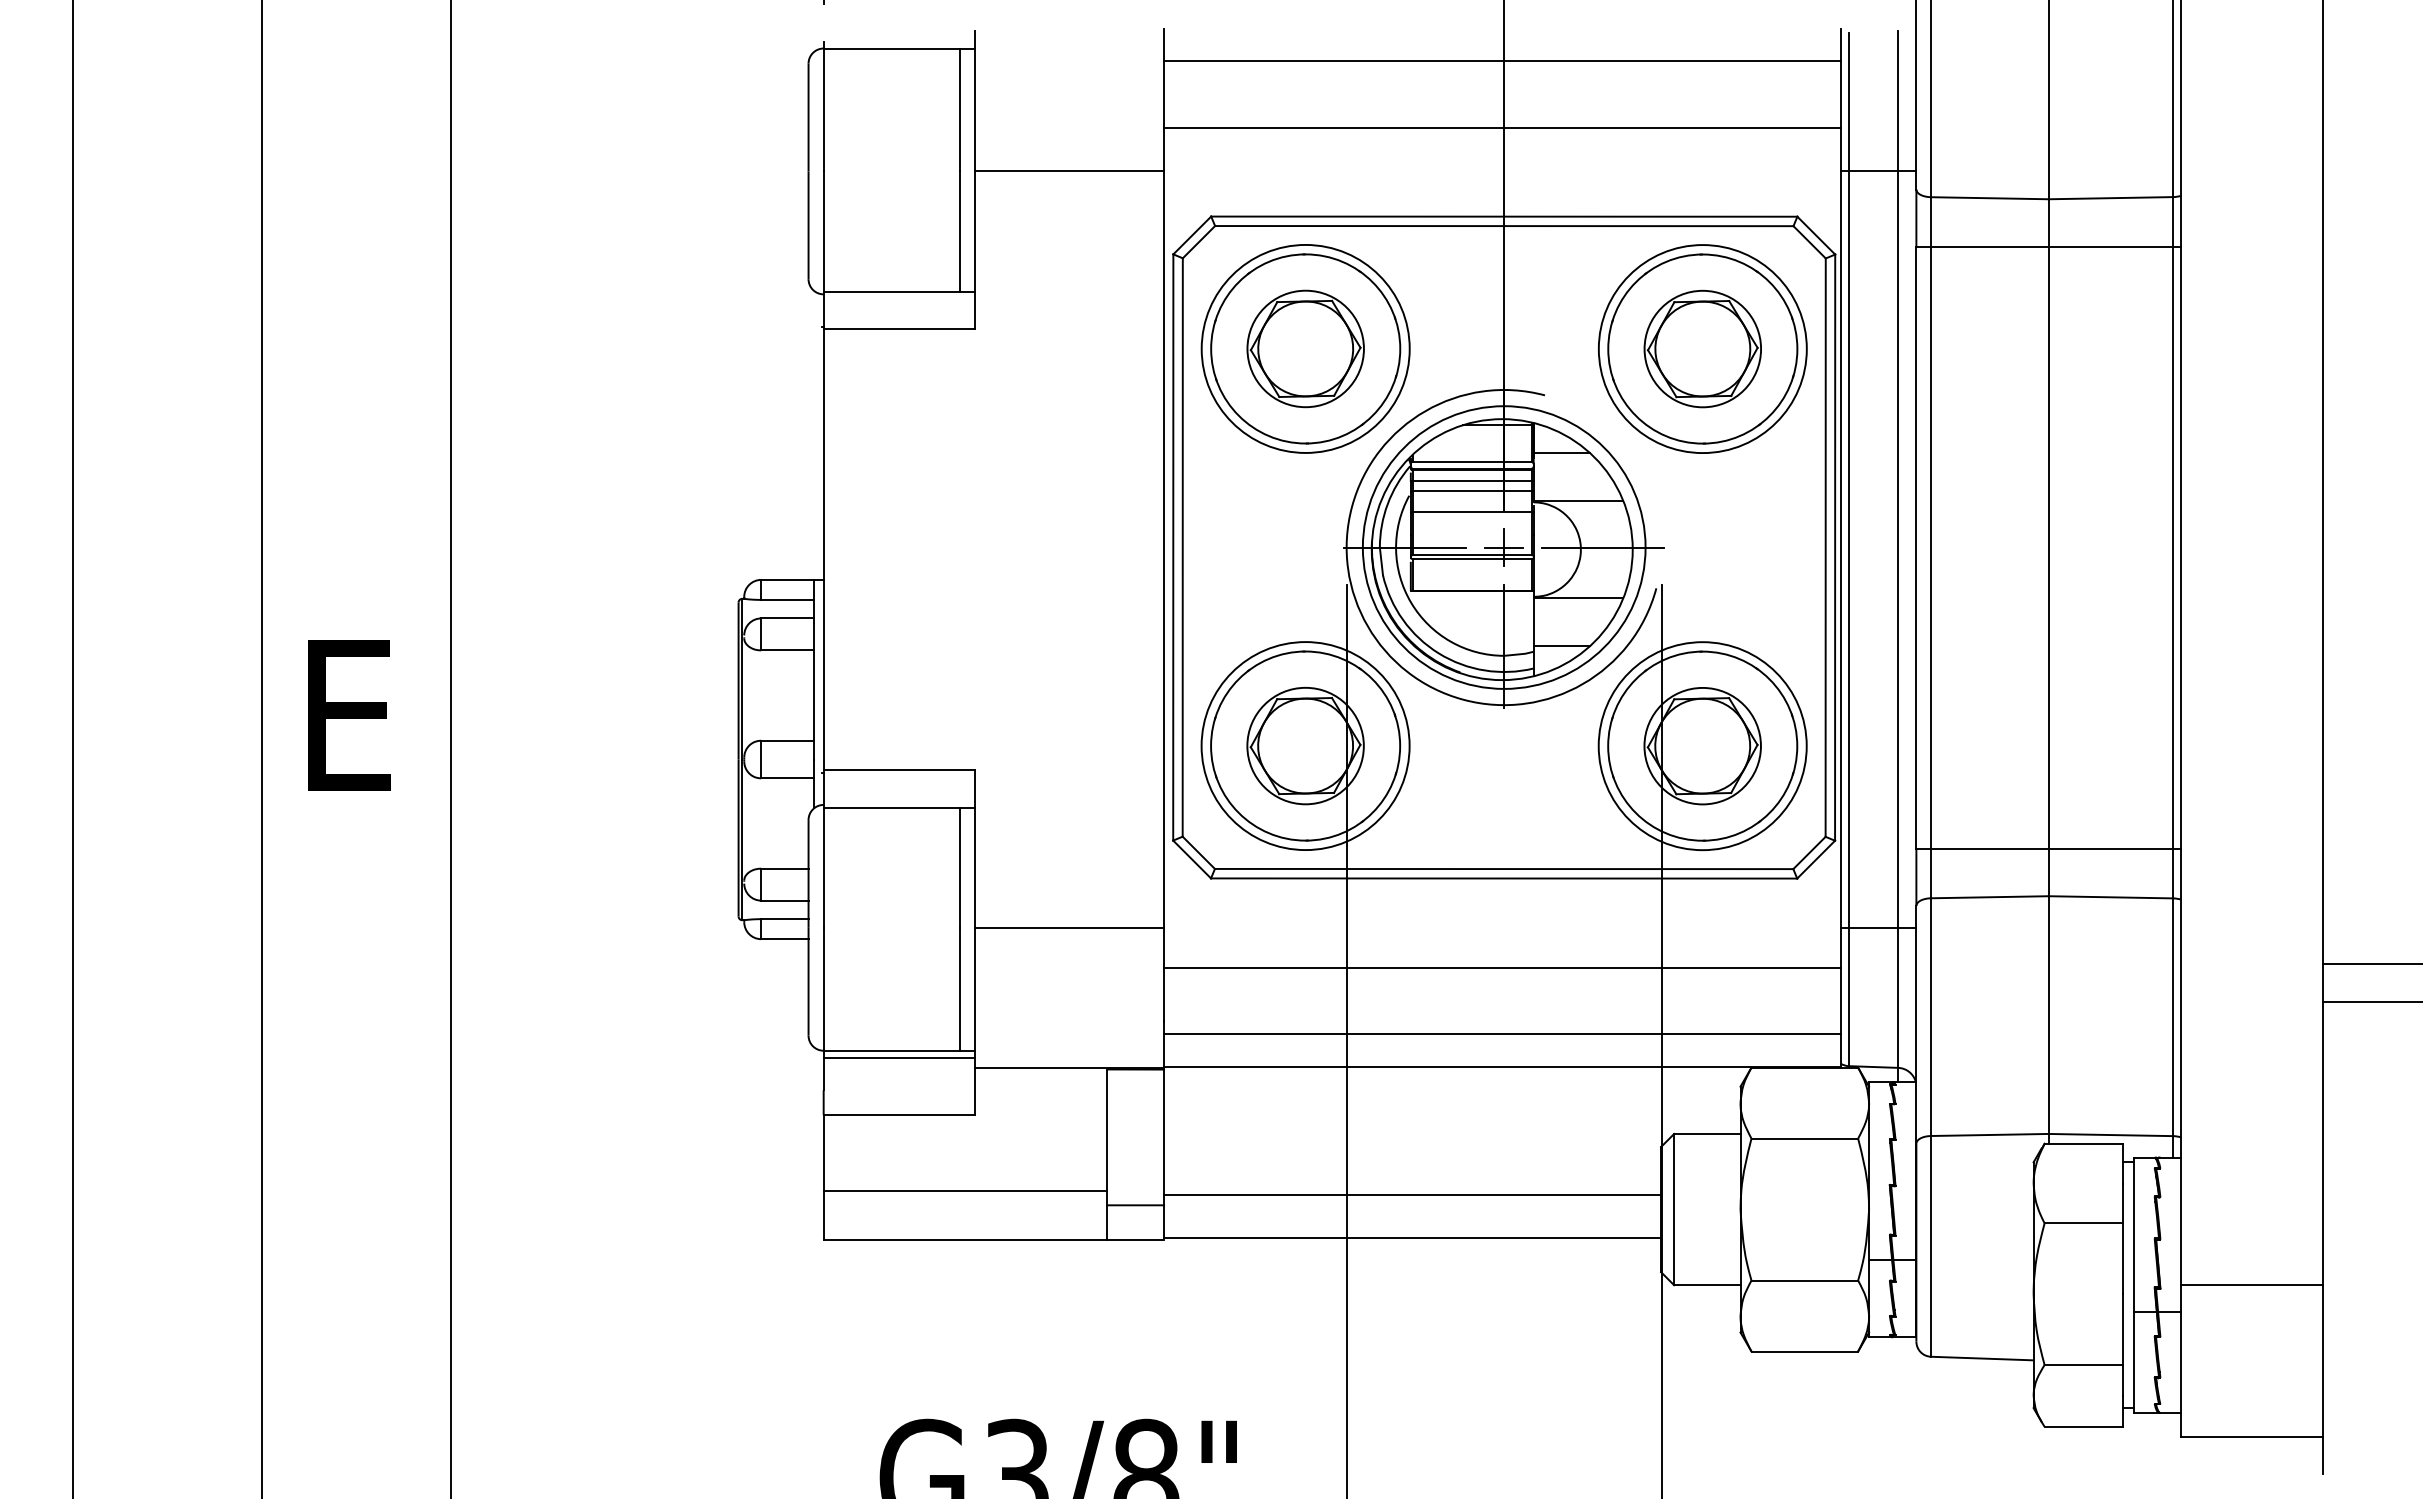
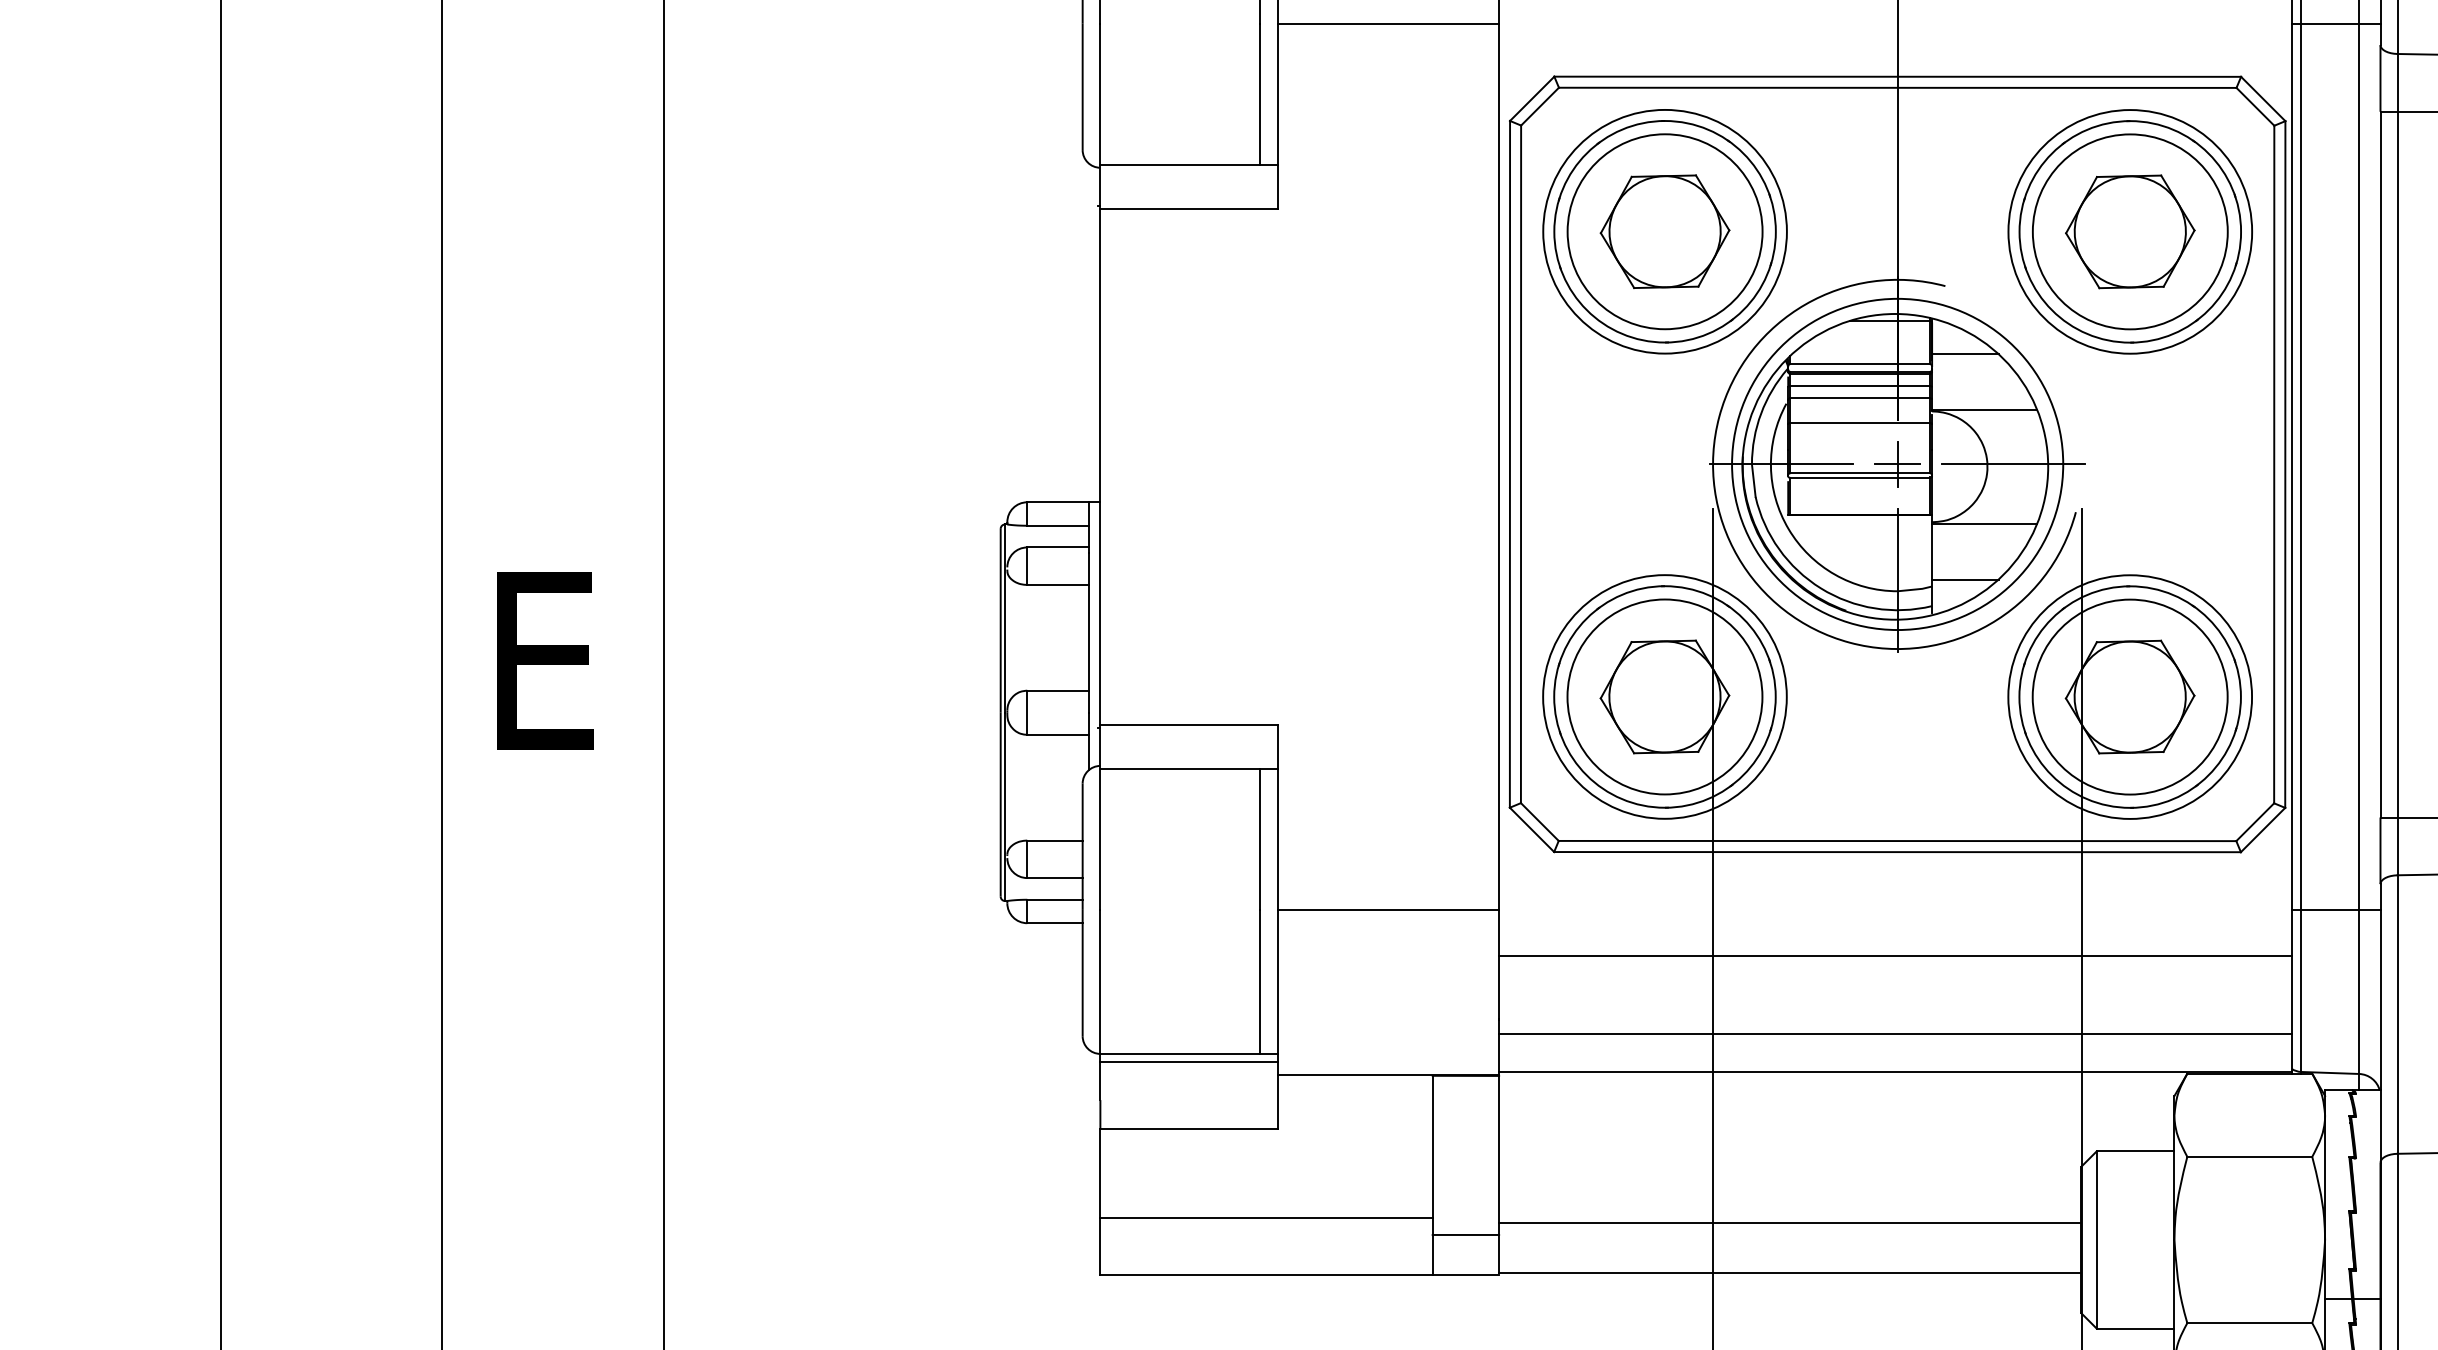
circle: (1305, 348) -> (1664, 231), size x1.43
circle: (1702, 348) -> (2129, 231), size x1.43
circle: (1305, 745) -> (1664, 696), size x1.43
circle: (1702, 745) -> (2129, 696), size x1.43

